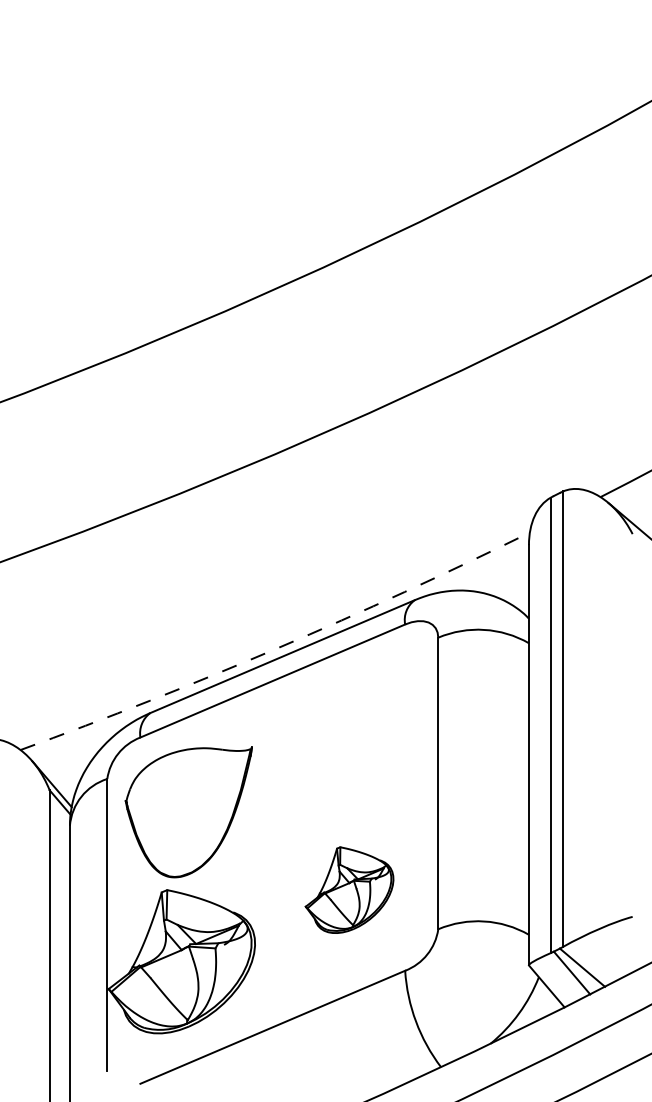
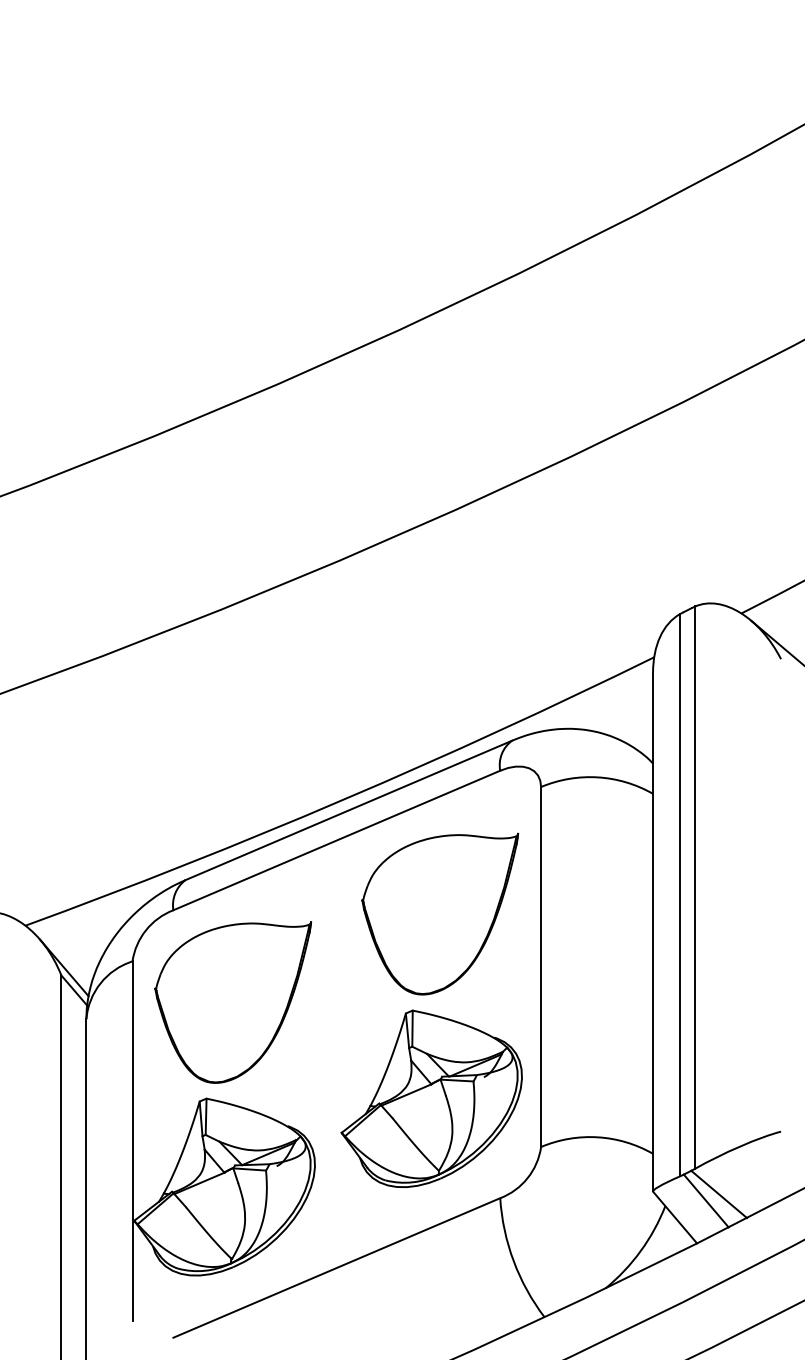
arc: (278, 648) -> (343, 800), dashed -> solid
part: (356, 740) -> (440, 913), added
part: (349, 889) -> (431, 1097), size x1.67

